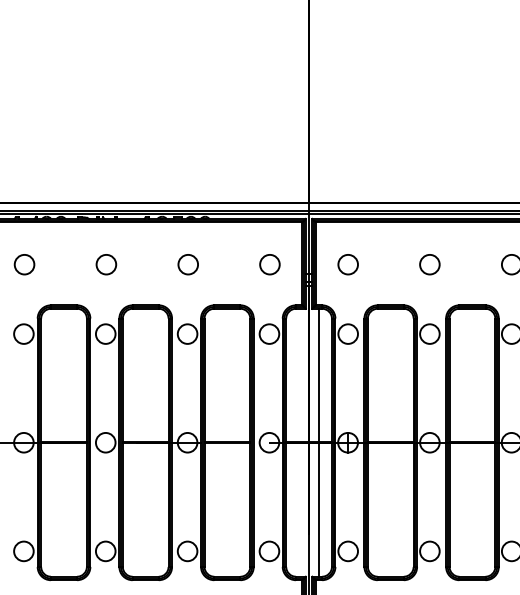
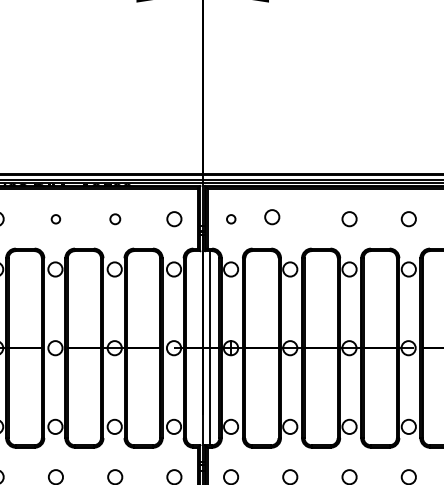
circle: (105, 265) -> (55, 219), size x0.6
circle: (188, 265) -> (115, 219), size x0.7
circle: (348, 265) -> (231, 219), size x0.6
circle: (430, 265) -> (272, 217), moved

